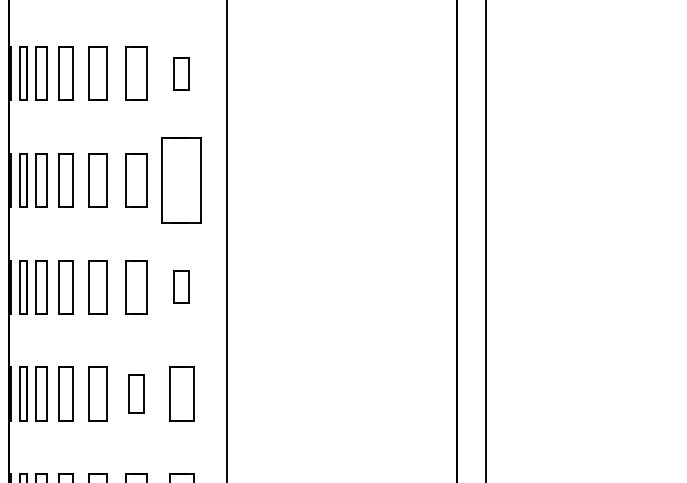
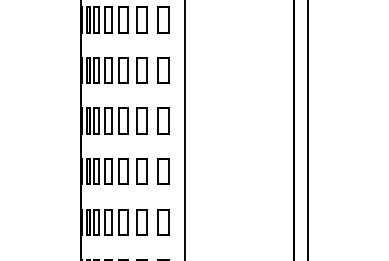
part: (181, 73) -> (163, 70), size x1.67
part: (181, 179) -> (163, 120), size x0.62
part: (181, 286) -> (163, 171), size x1.67
part: (135, 394) -> (141, 222), size x1.43

